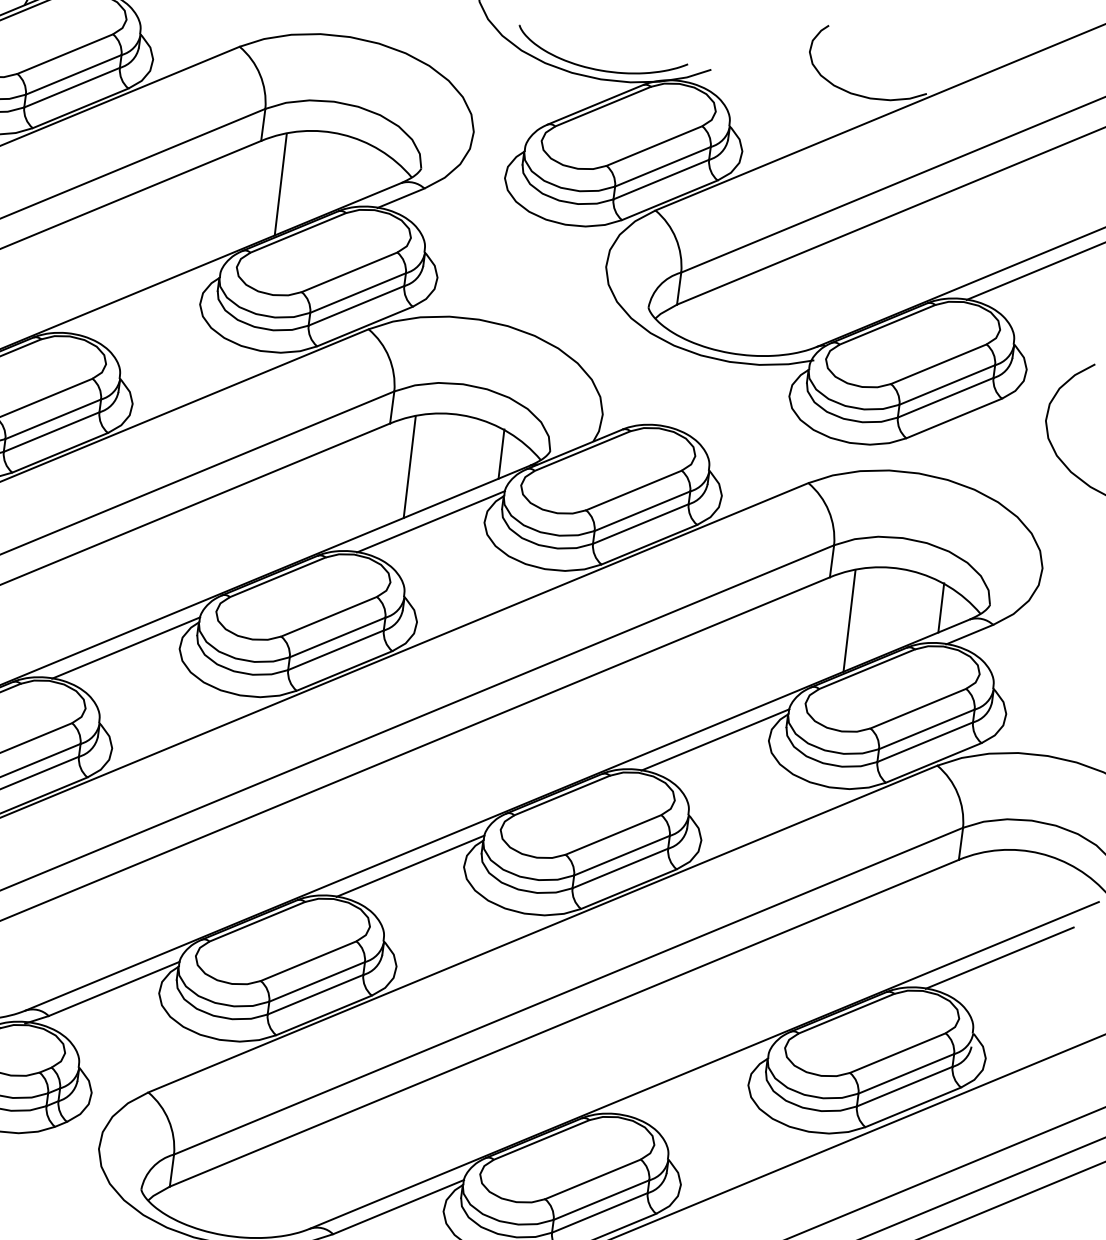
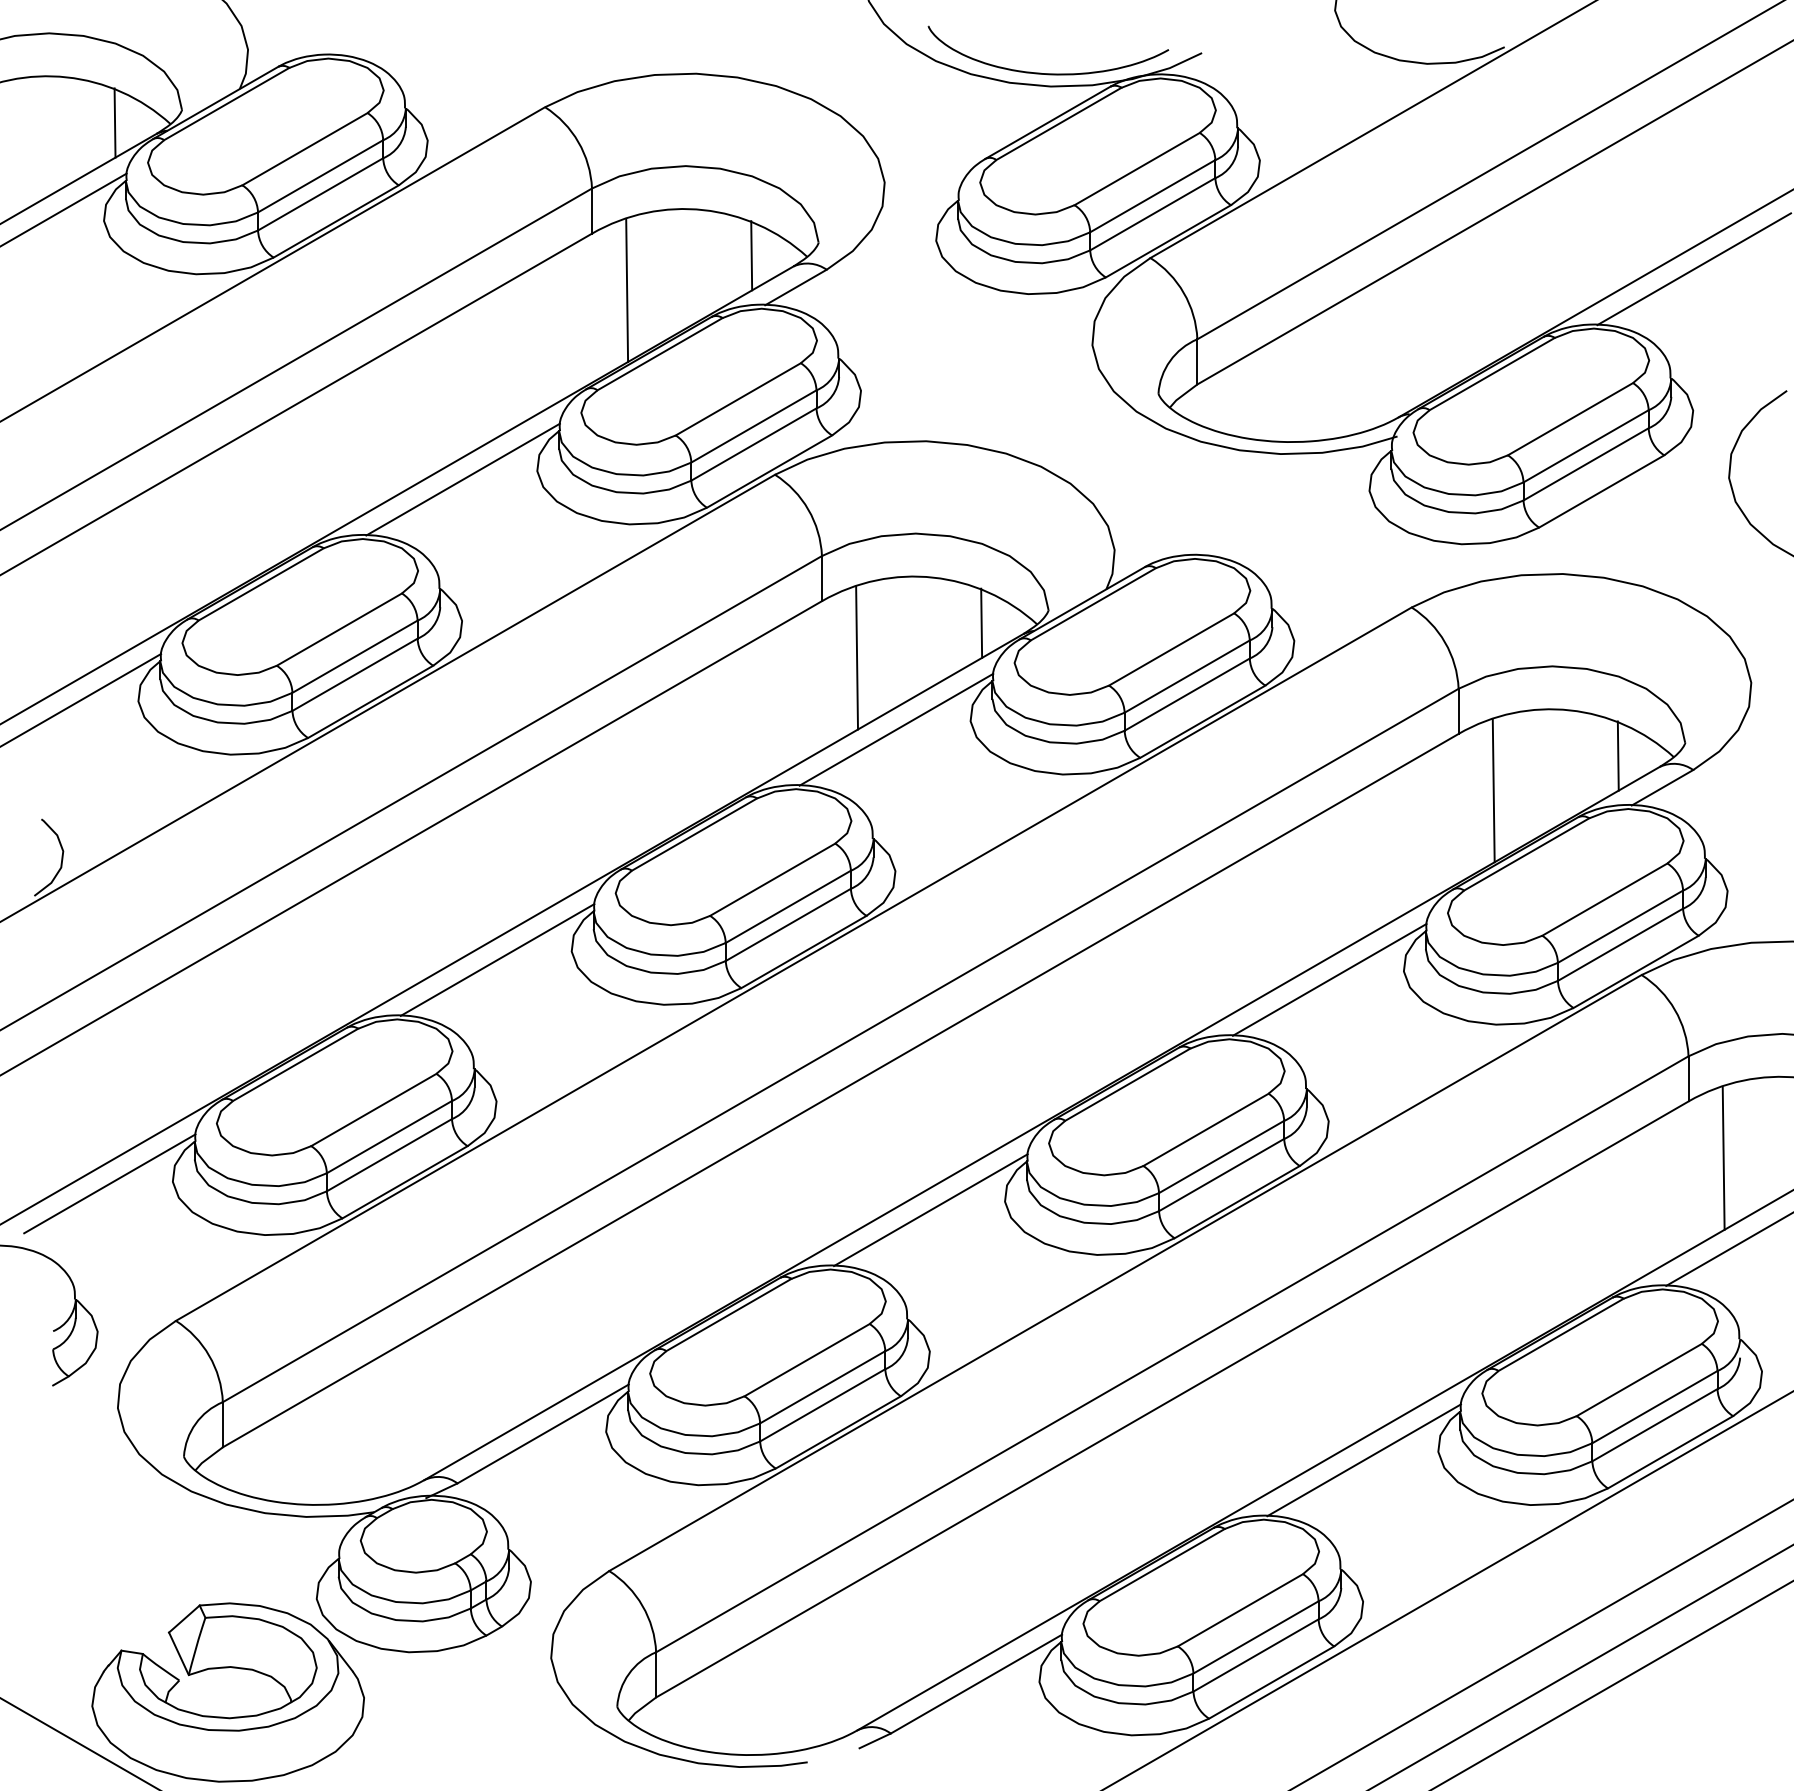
line: (372, 171) -> (751, 255), added
line: (146, 303) -> (462, 479), added
line: (978, 903) -> (1723, 1158), added
line: (694, 1084) -> (1363, 1460), added

